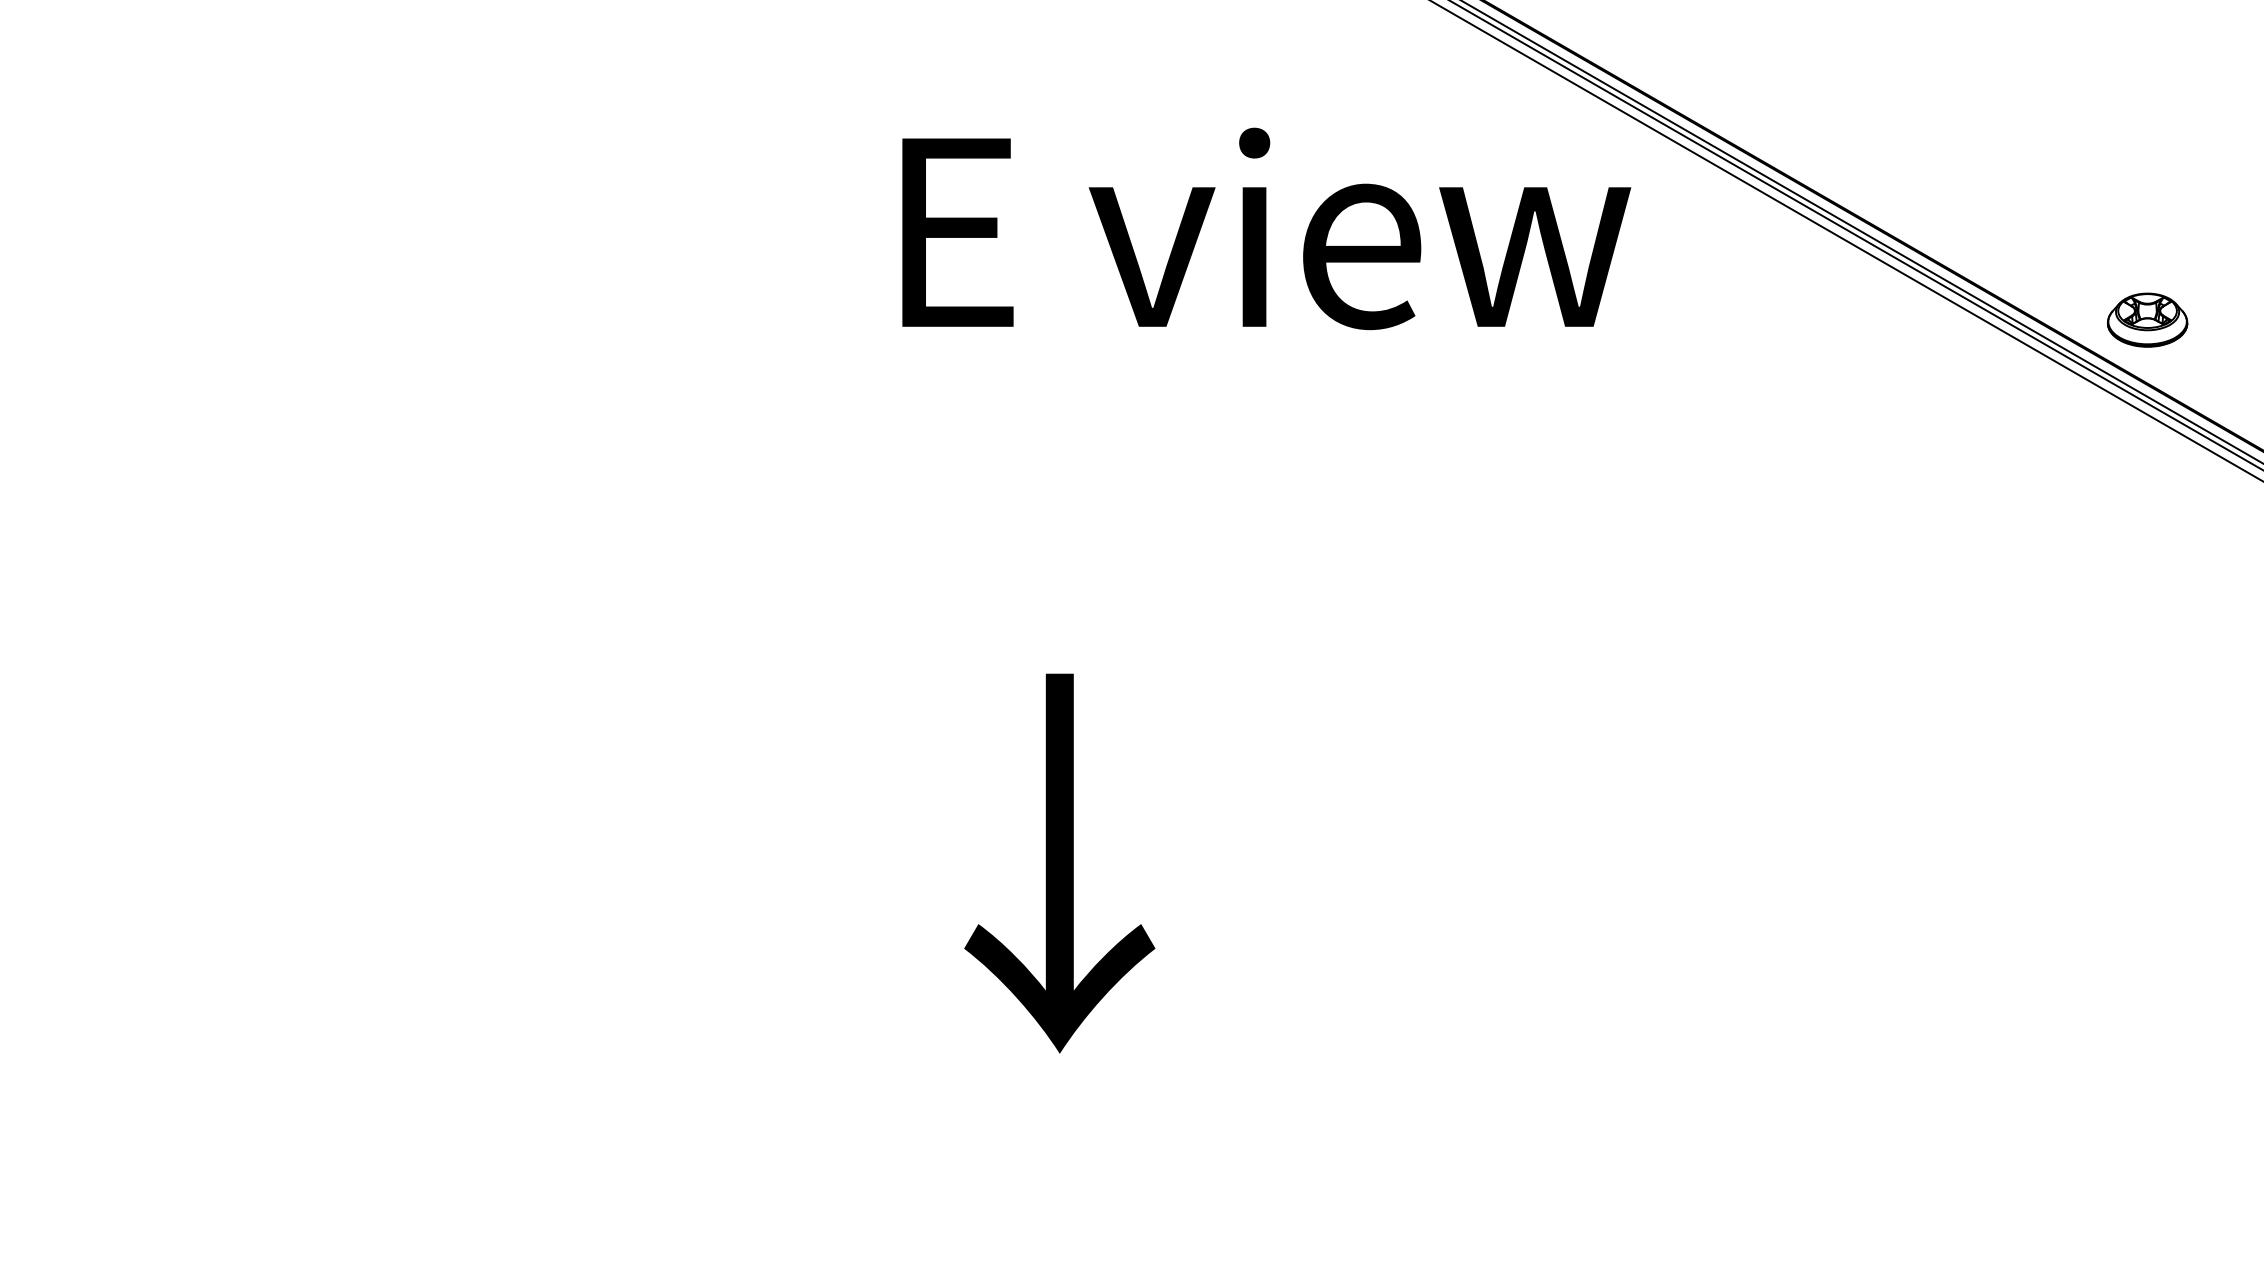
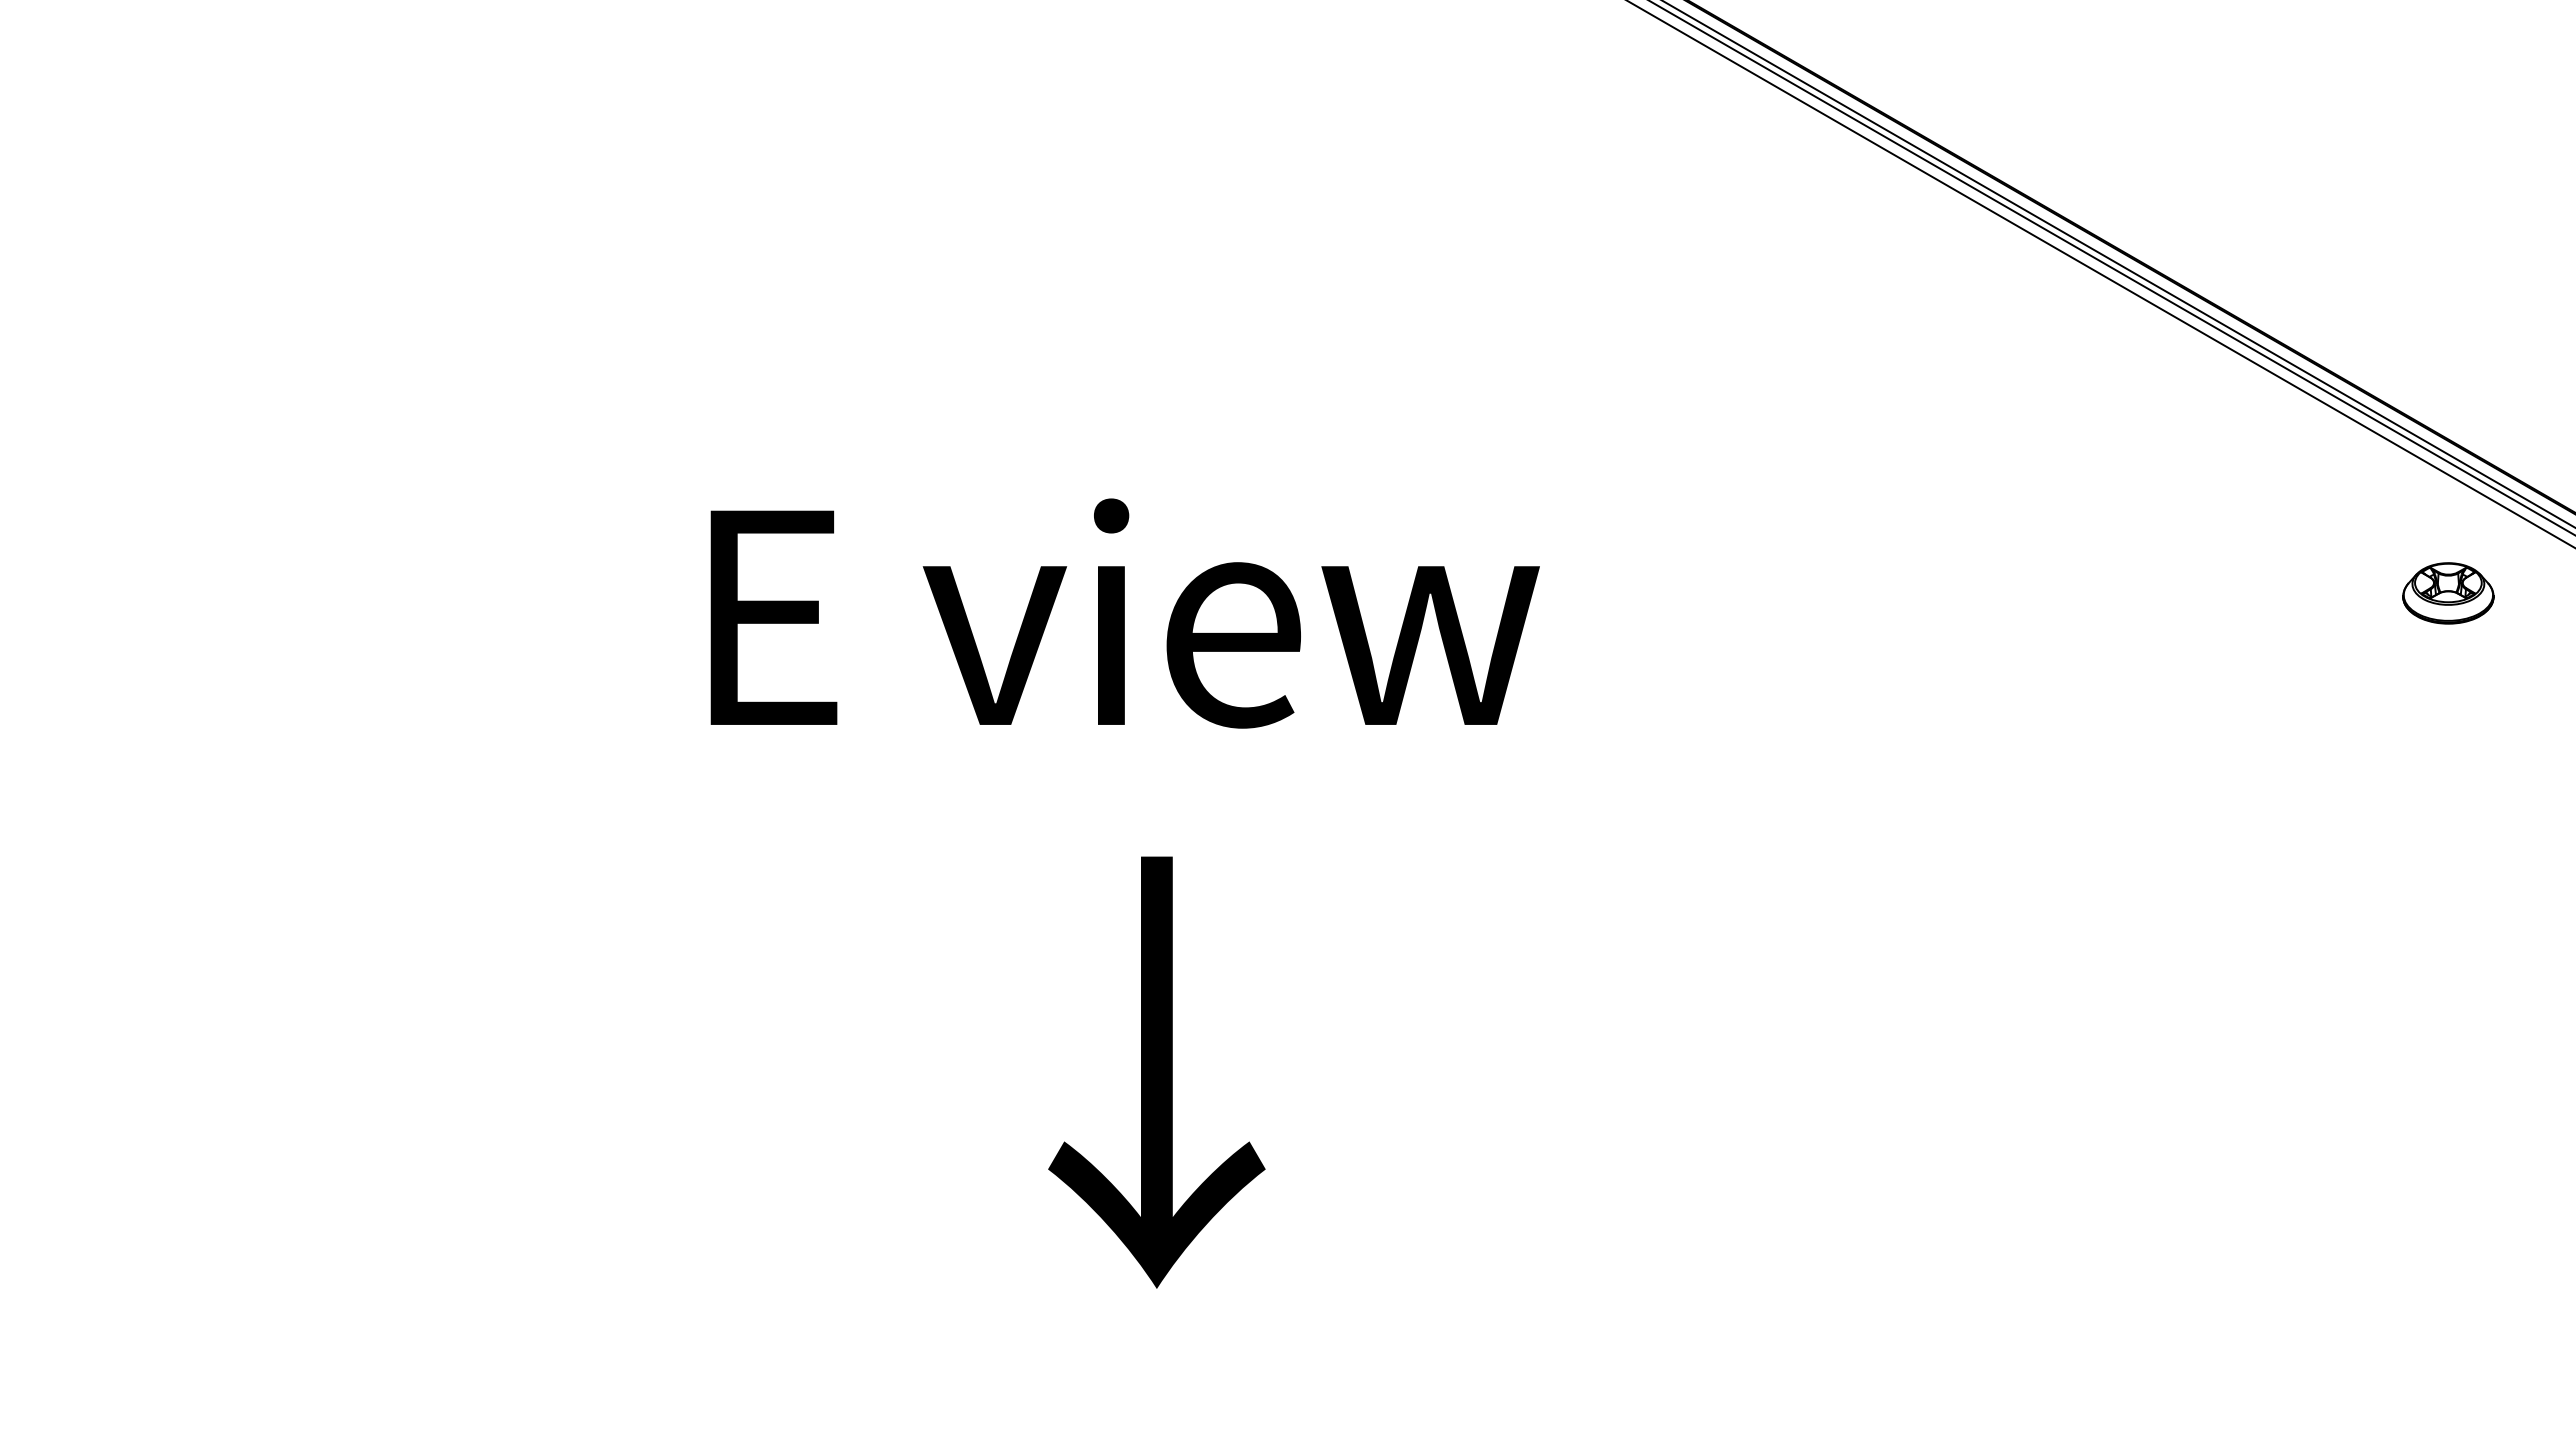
text: (1266, 228) -> (1124, 613), moved
part: (2147, 320) -> (2448, 593), moved
text: (1059, 863) -> (1156, 1072), moved

